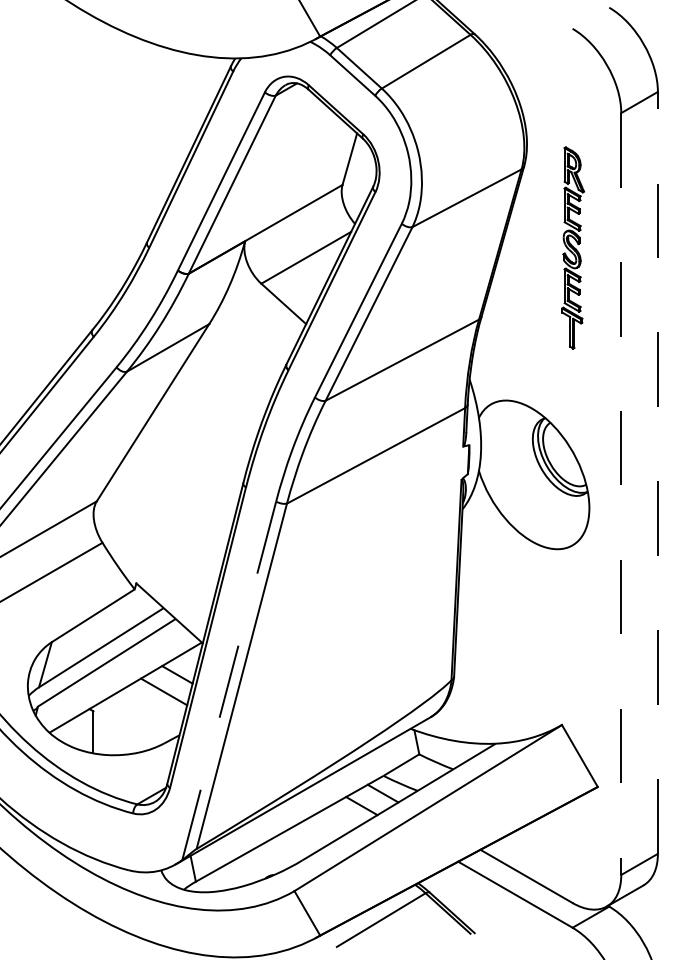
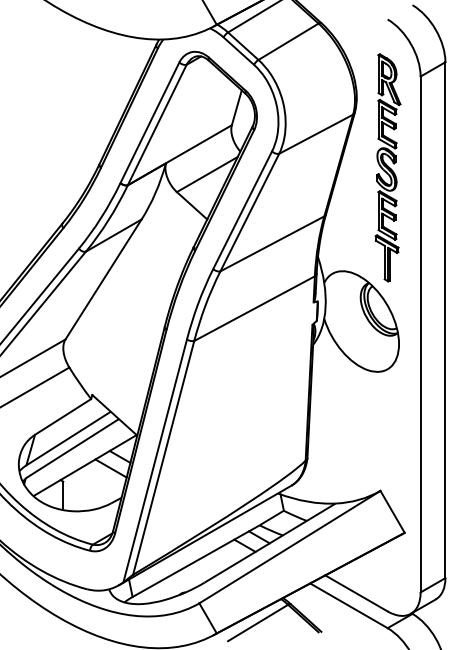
part: (572, 247) -> (387, 167), size x1.67
line: (658, 473) -> (445, 320), dashed -> solid
line: (621, 494) -> (420, 334), dashed -> solid
line: (229, 681) -> (155, 461), dashed -> solid

